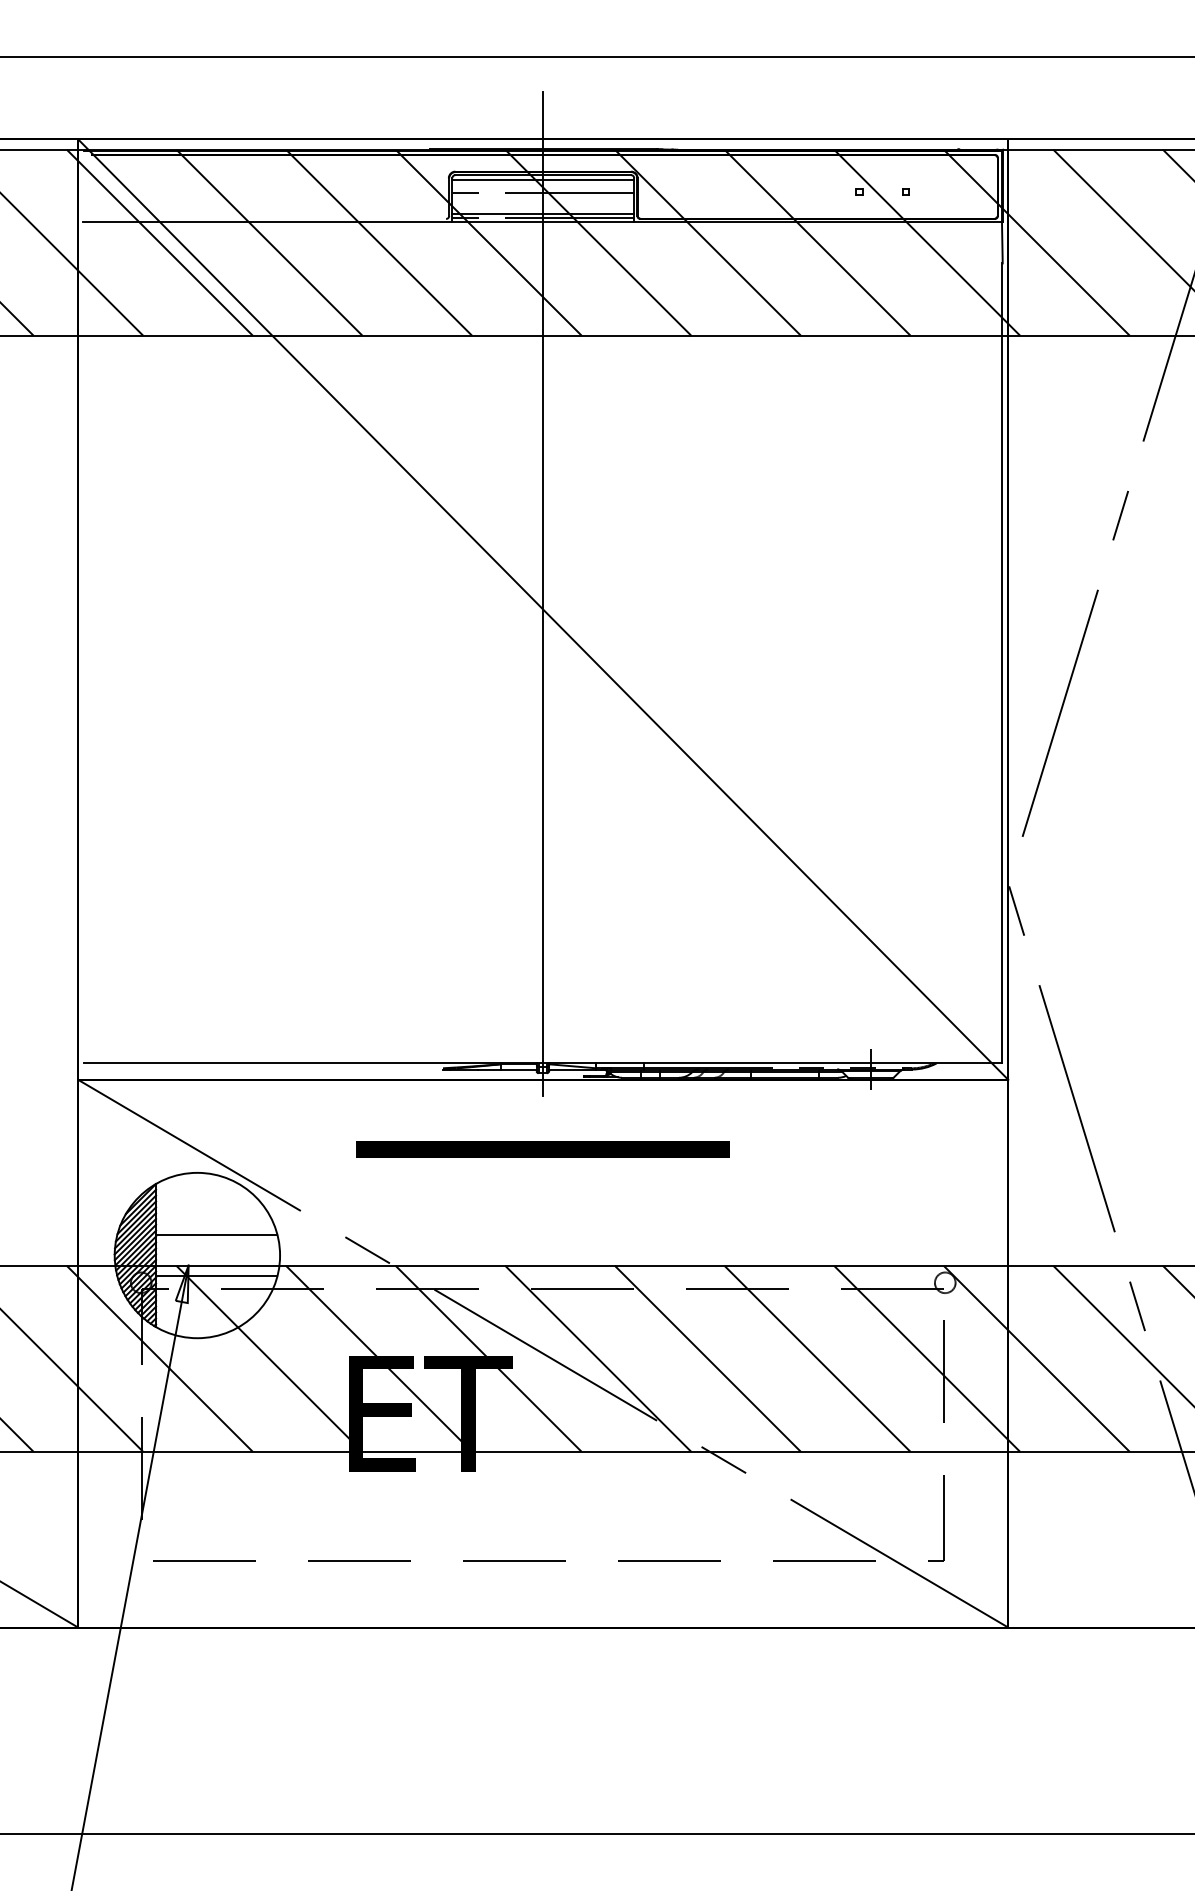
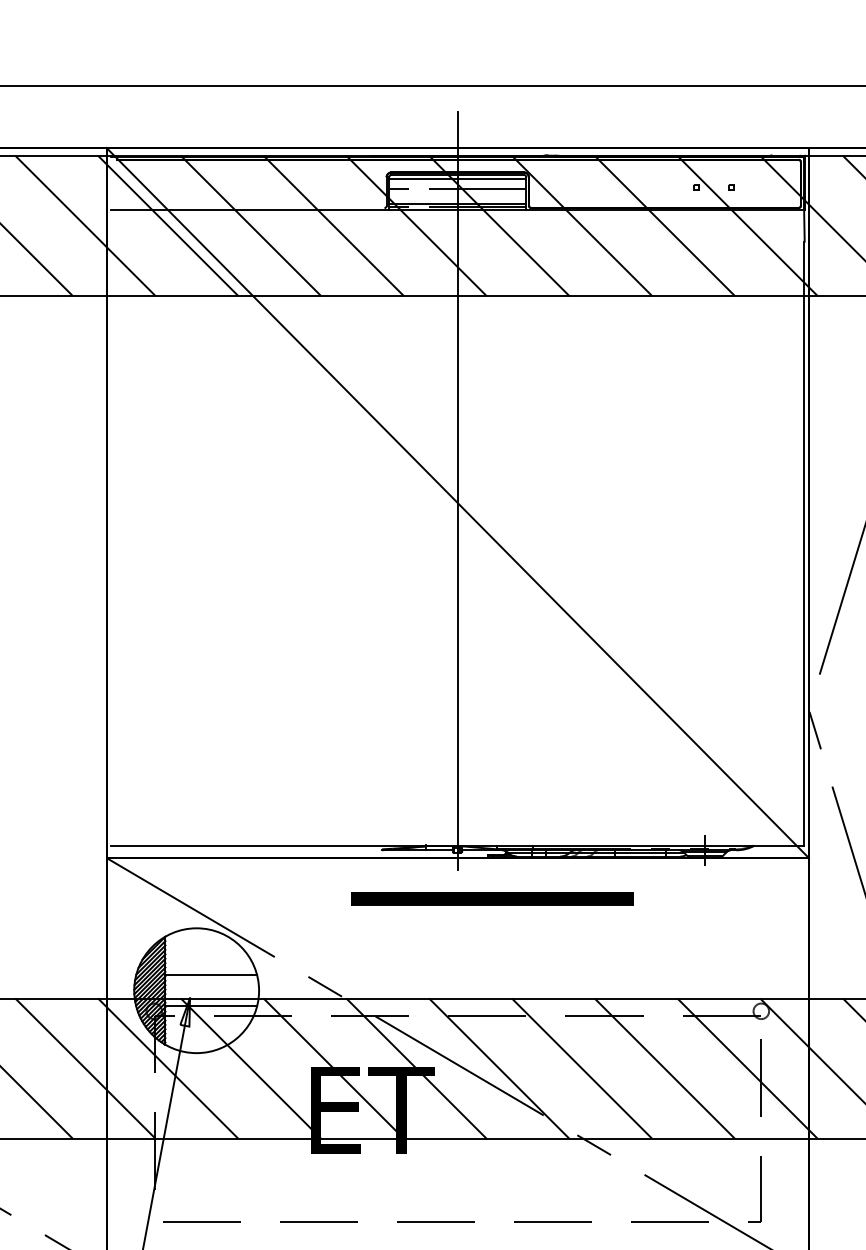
part: (542, 1149) -> (491, 898), moved

